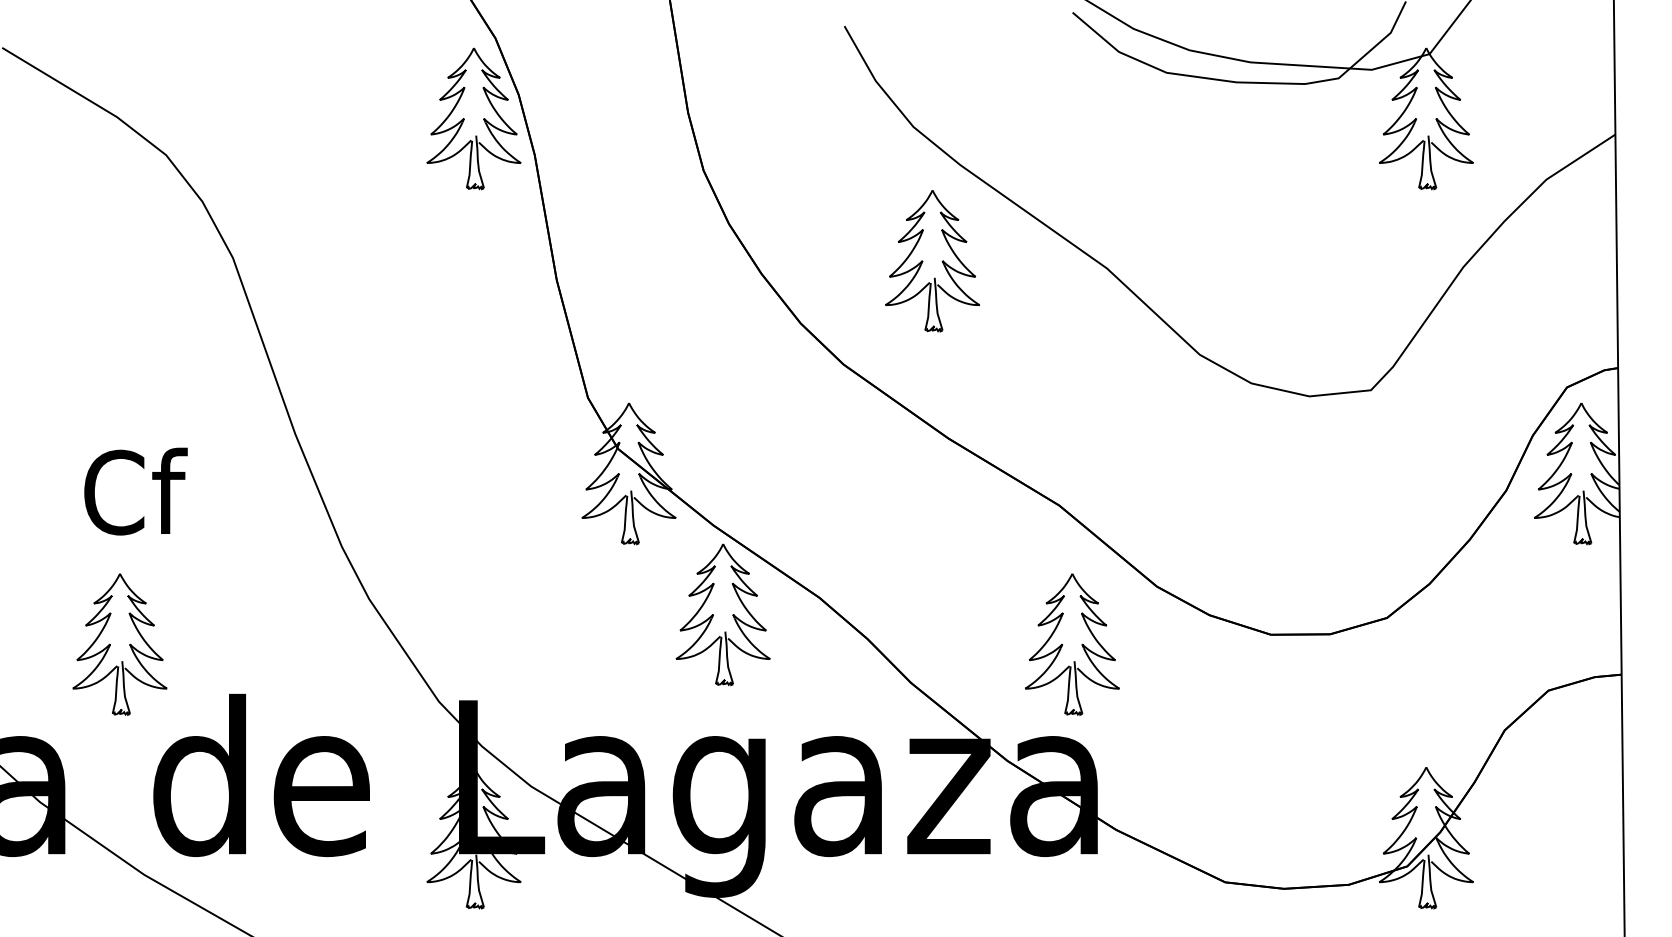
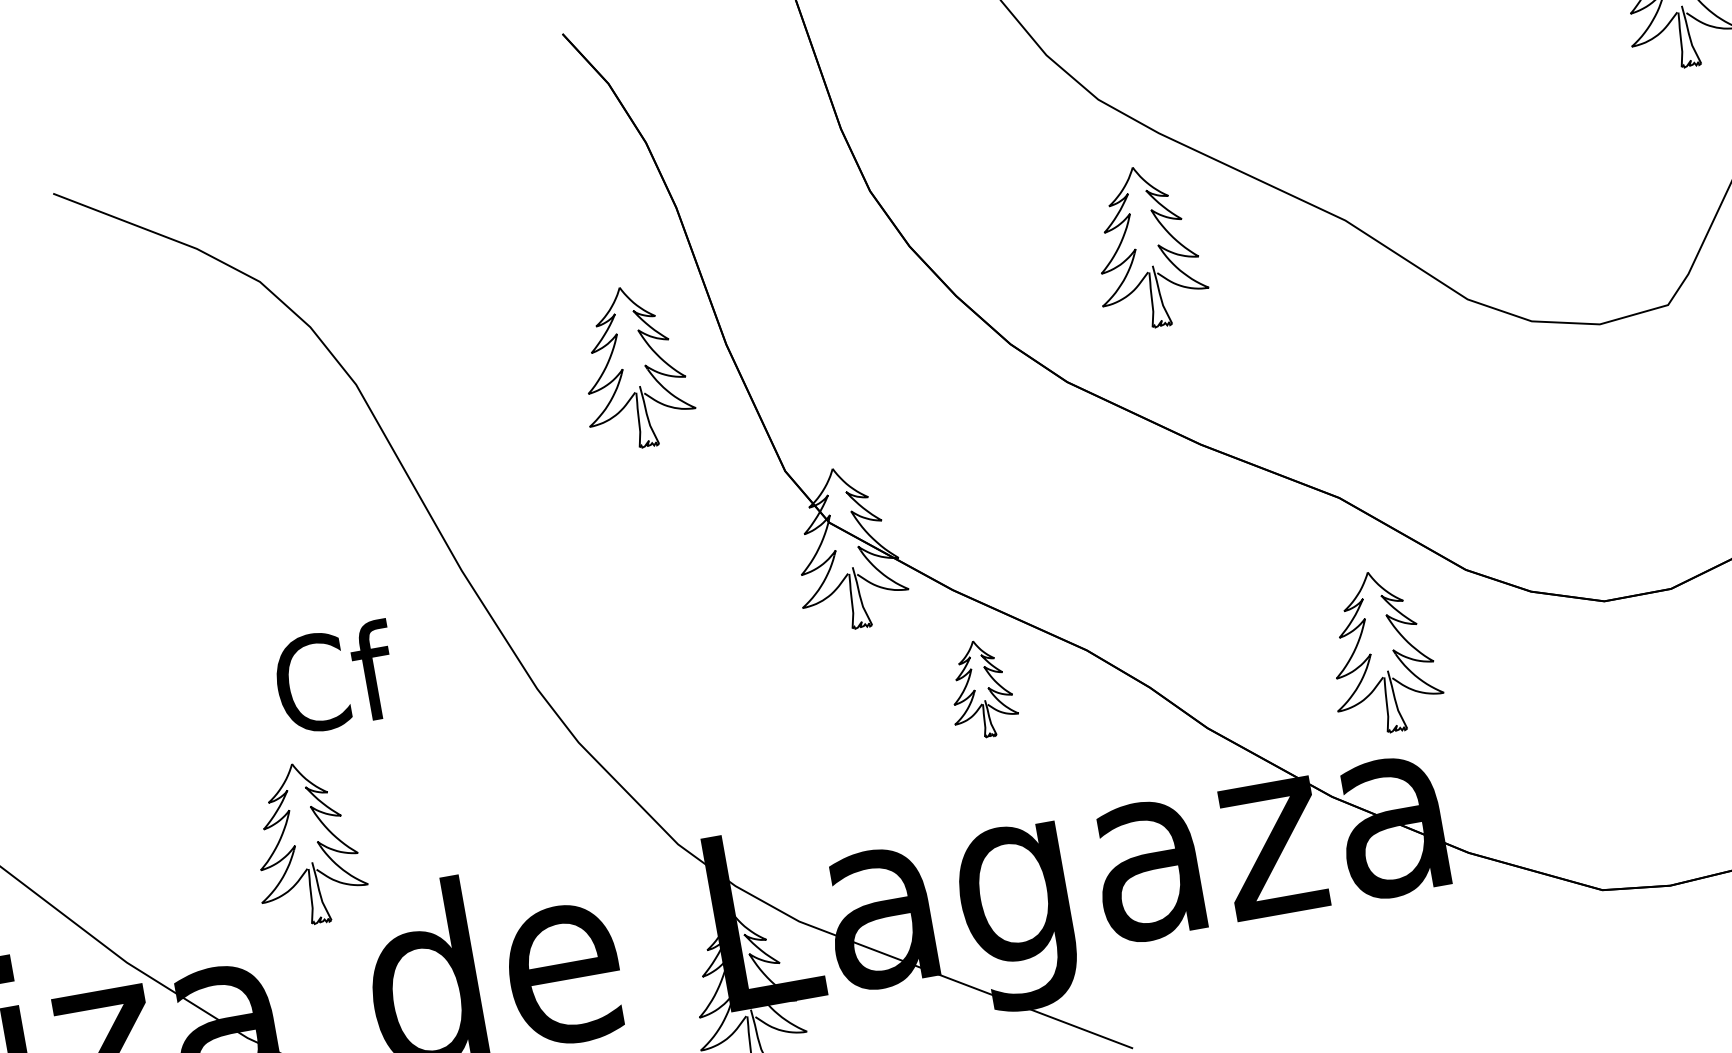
part: (473, 118) -> (633, 367), moved
text: (135, 491) -> (335, 677), moved
part: (722, 614) -> (980, 688), size x0.6

